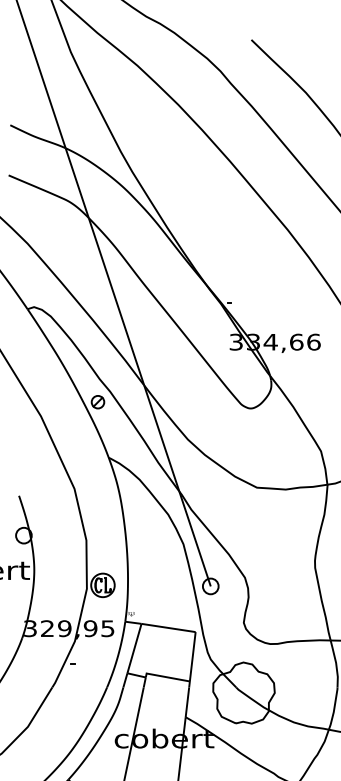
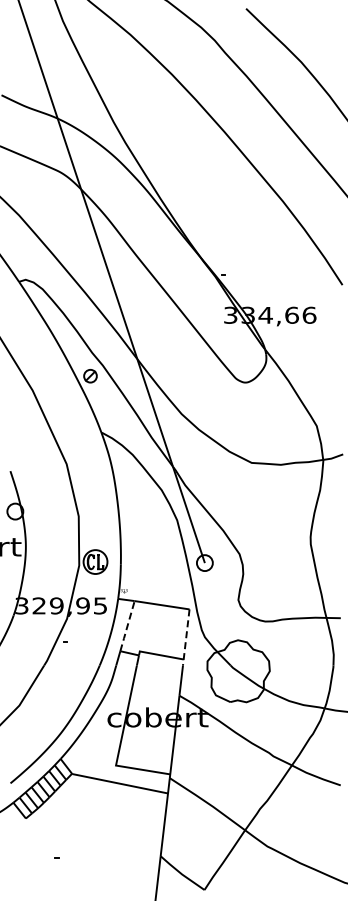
line: (134, 648) -> (127, 626), solid -> dashed
line: (192, 659) -> (186, 637), solid -> dashed

